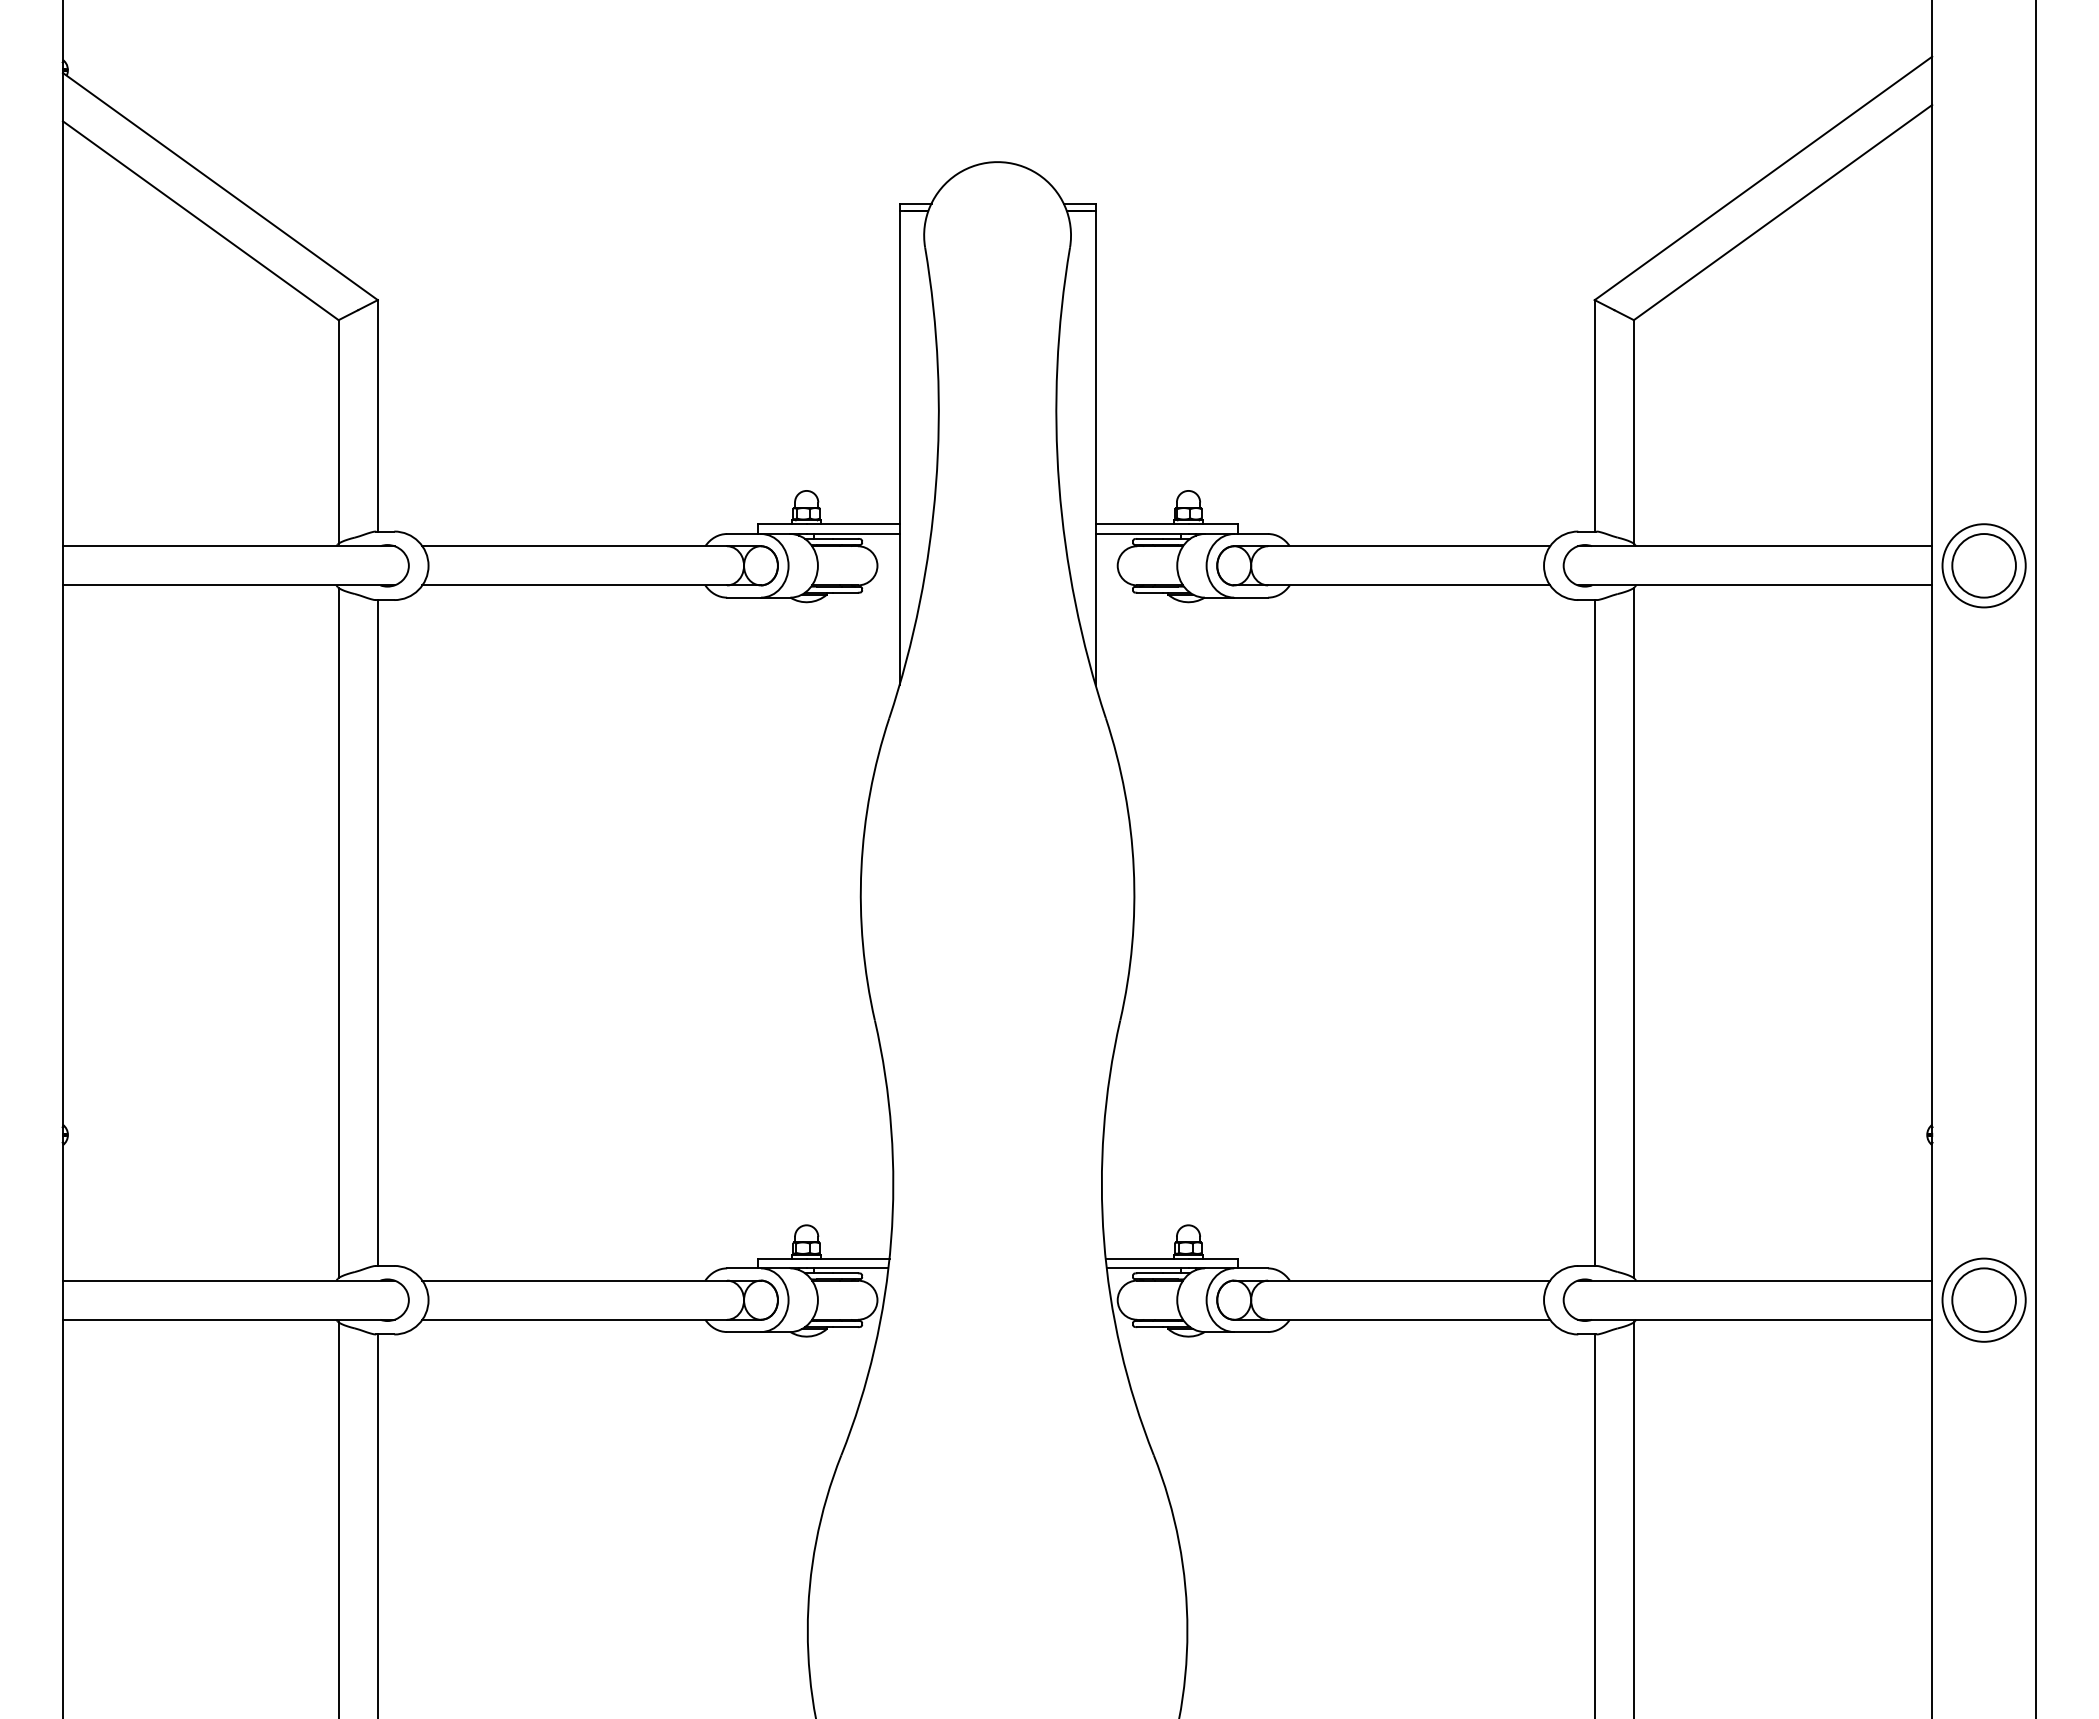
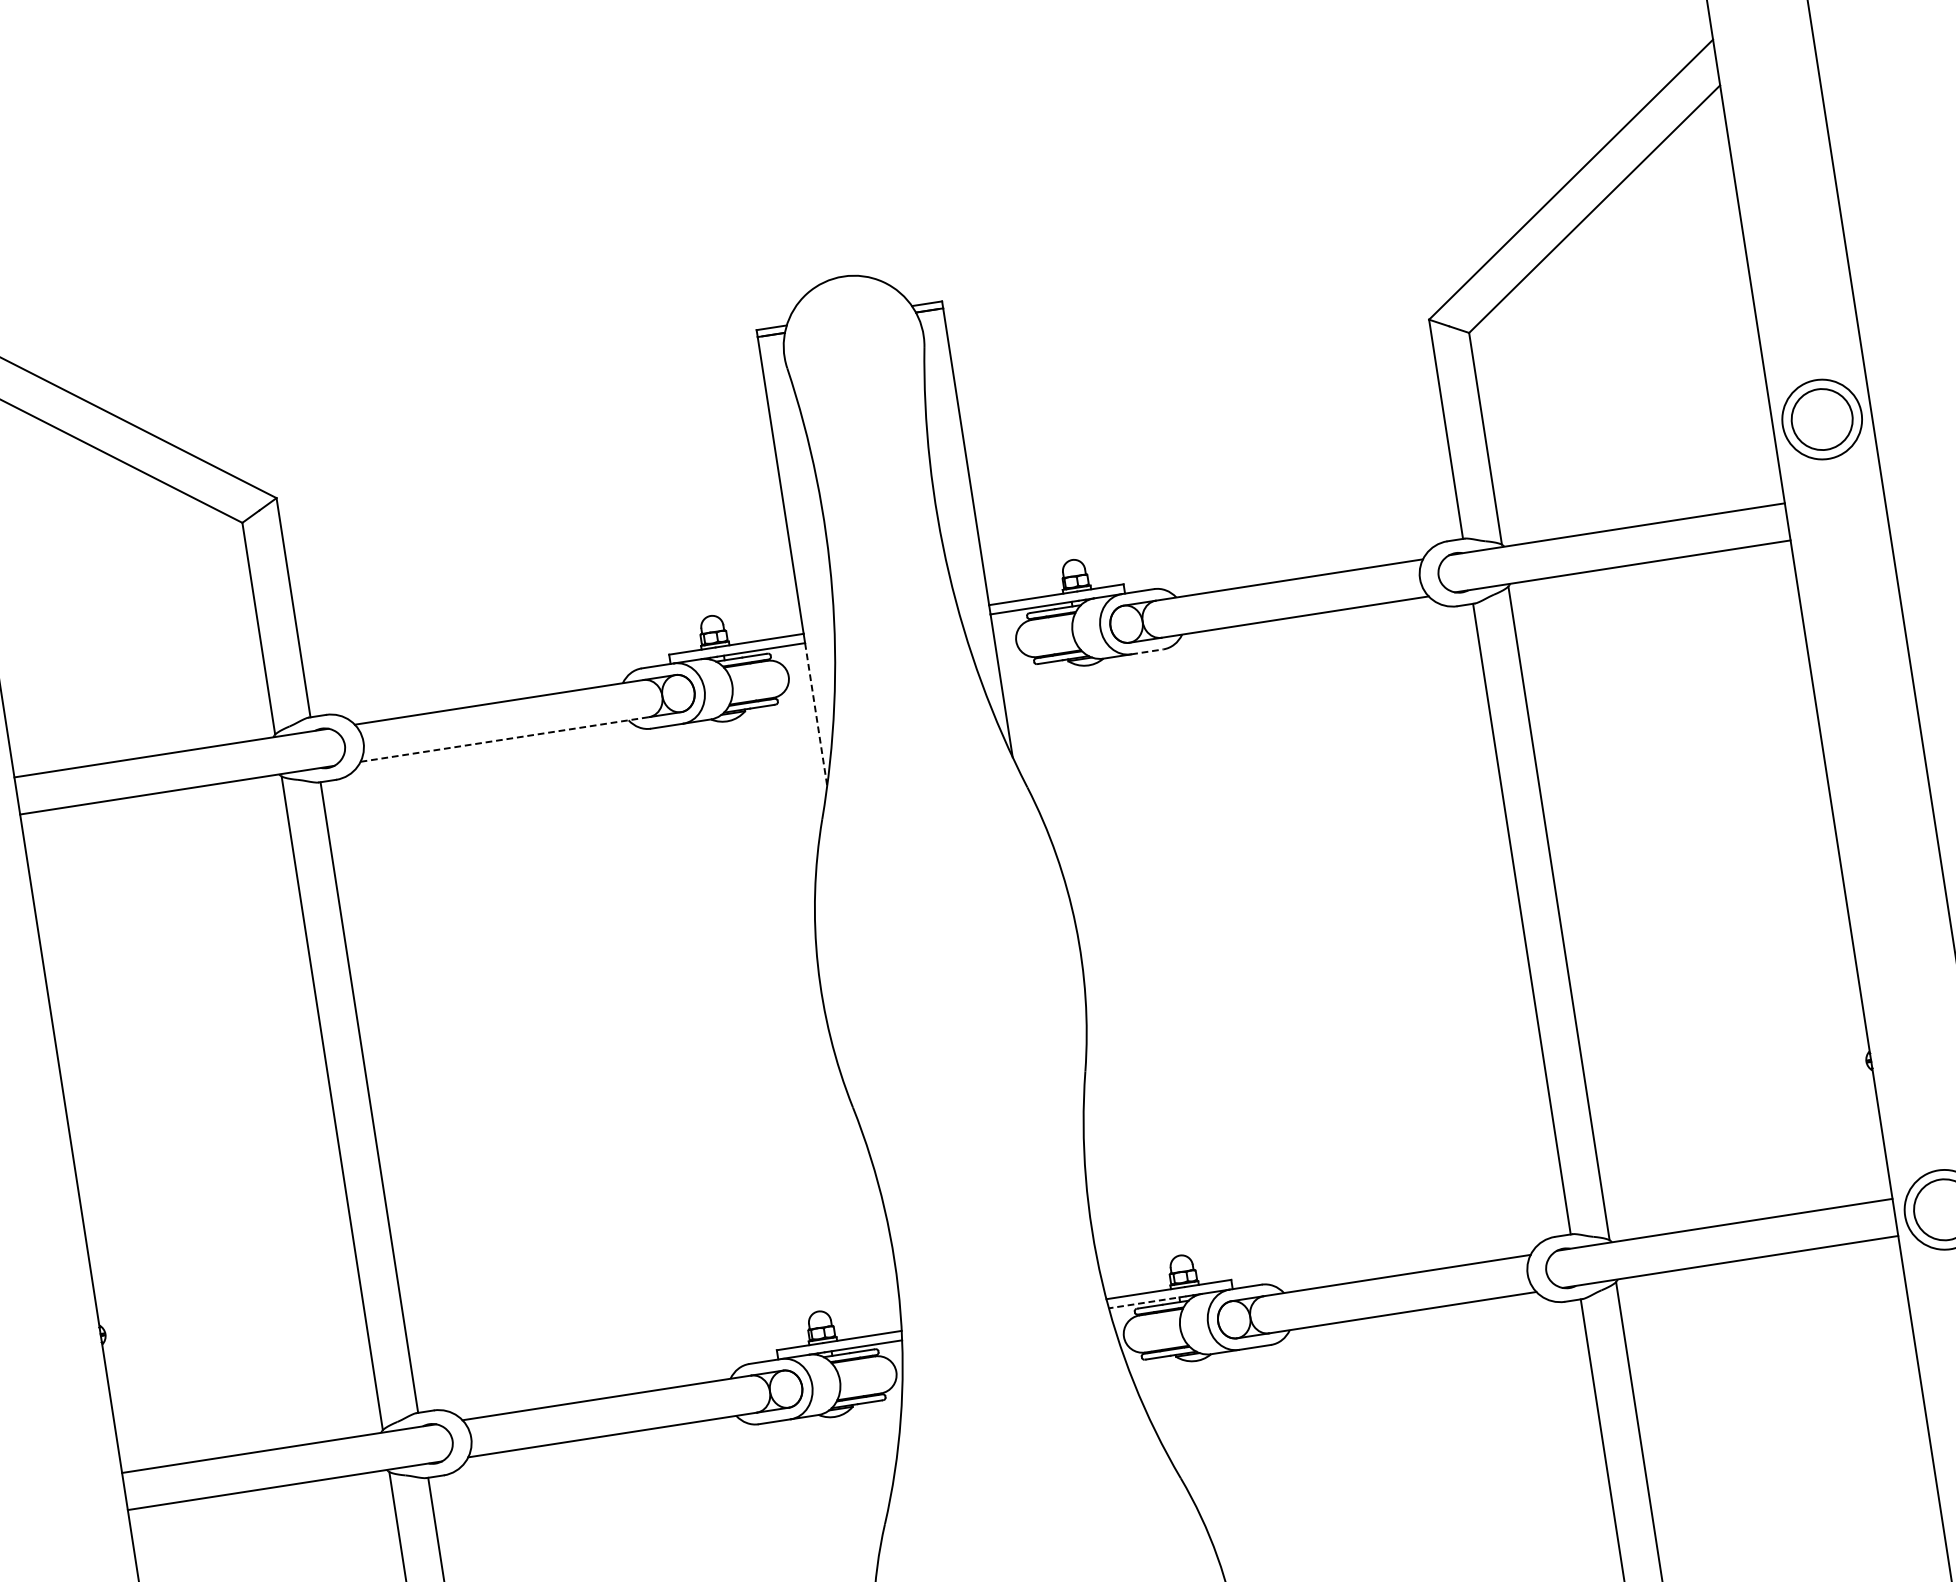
part: (1983, 565) -> (1821, 419), moved
line: (575, 585) -> (505, 739), solid -> dashed
line: (1251, 597) -> (1147, 651), solid -> dashed
line: (899, 609) -> (816, 714), solid -> dashed
line: (1147, 1268) -> (1147, 1302), solid -> dashed

